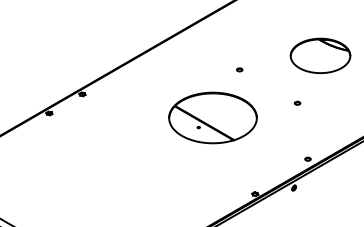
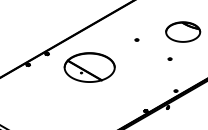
part: (212, 117) -> (89, 67), moved

